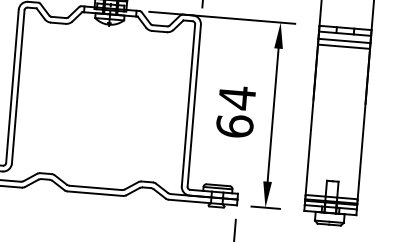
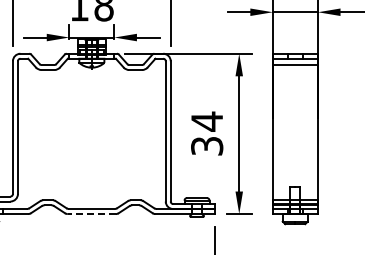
line: (342, 47) -> (294, 70), removed
text: (235, 125) -> (207, 145), 64 -> 34
line: (94, 194) -> (91, 214), solid -> dashed

